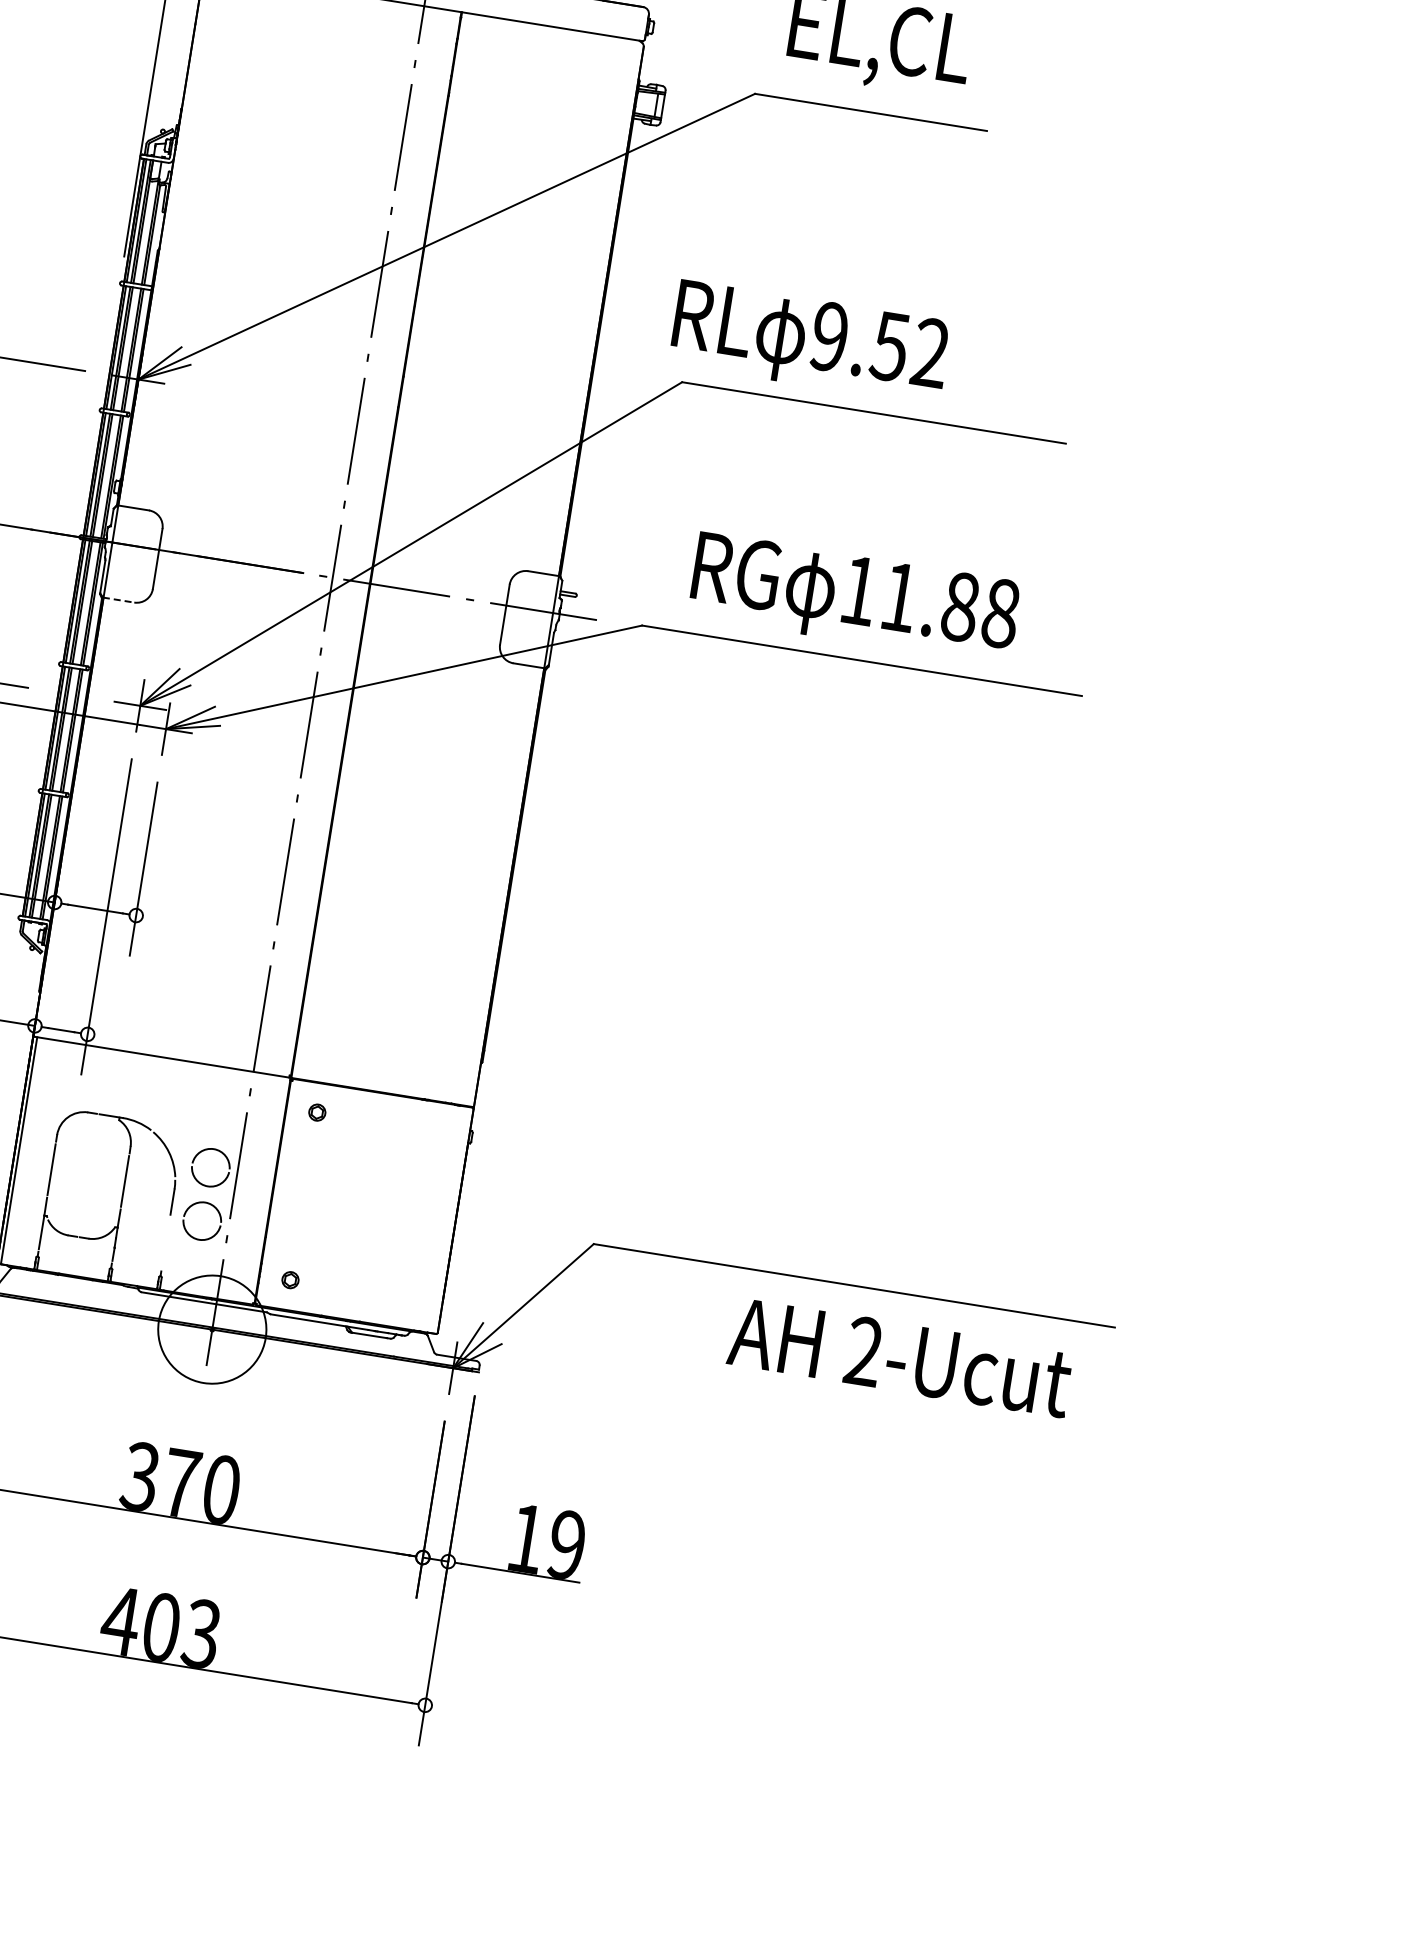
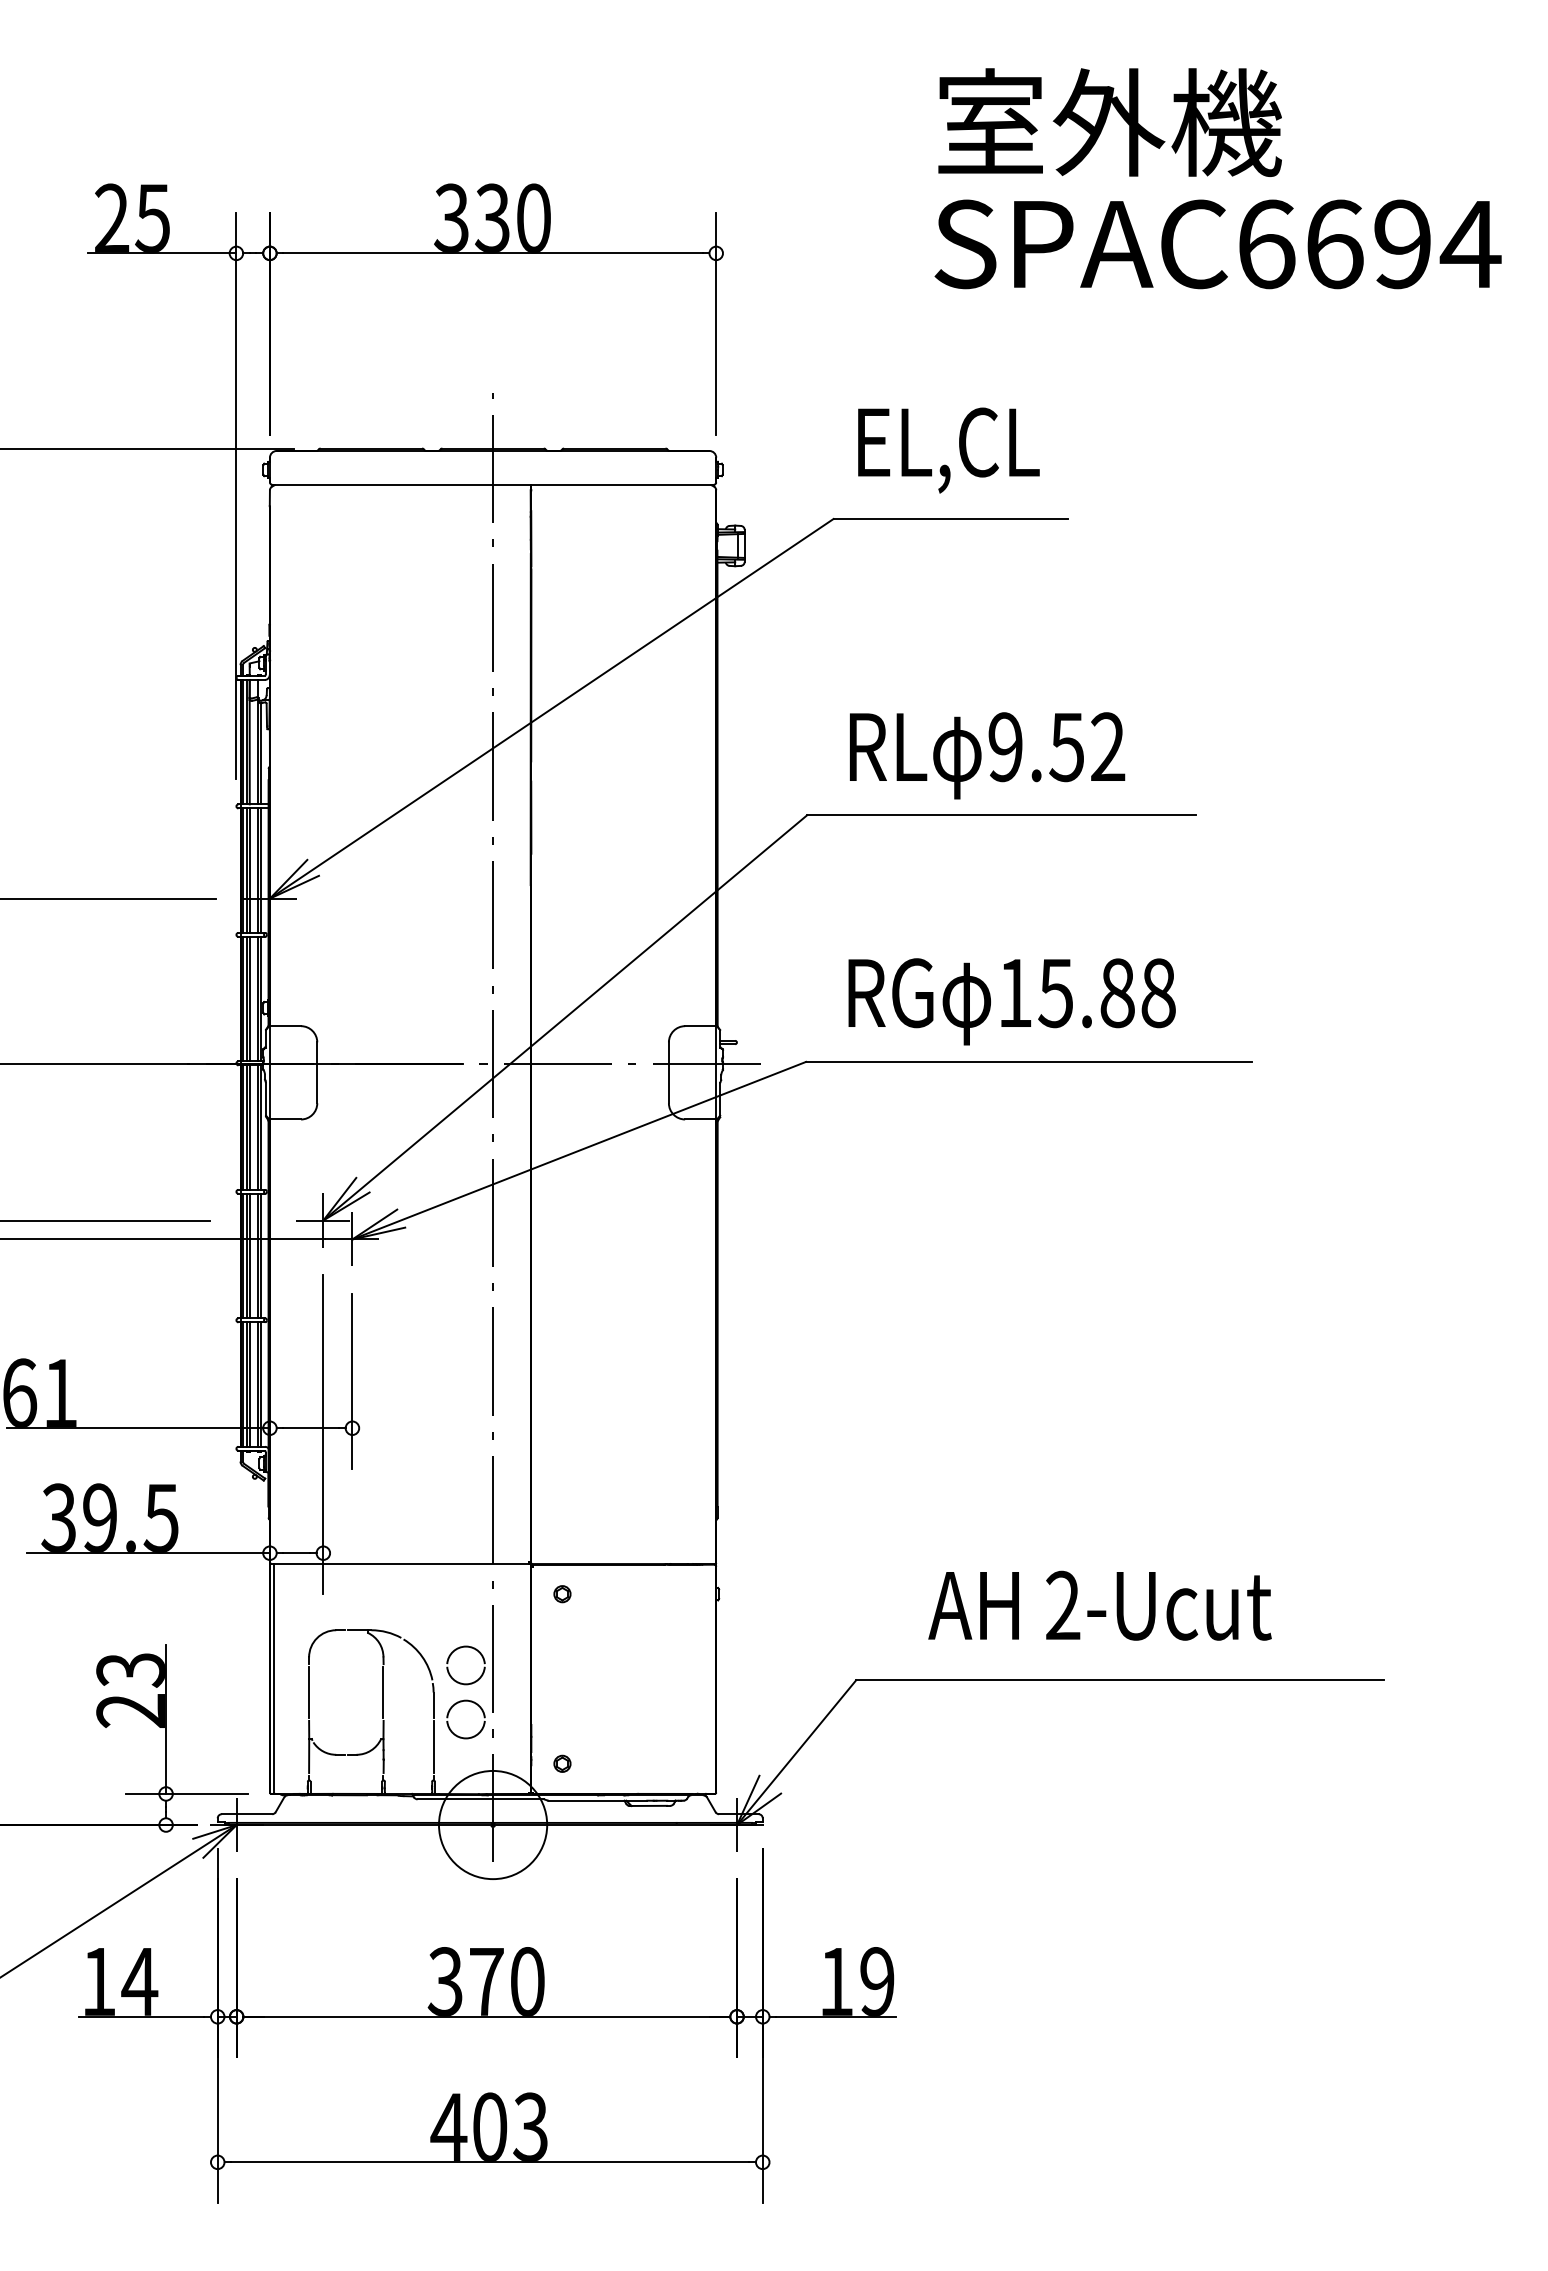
text: (810, 342) -> (987, 755), moved
text: (899, 597) -> (1055, 993), 11.88 -> 15.88
line: (118, 600) -> (285, 1119), dashed -> solid
line: (165, 1242) -> (433, 1746), added
text: (900, 1357) -> (1099, 1605), moved

